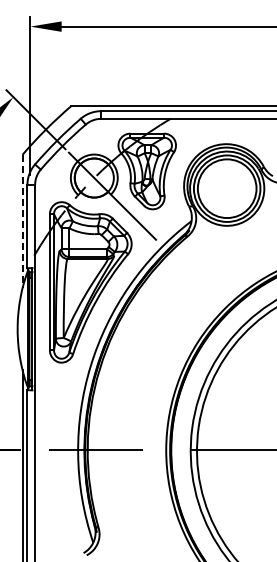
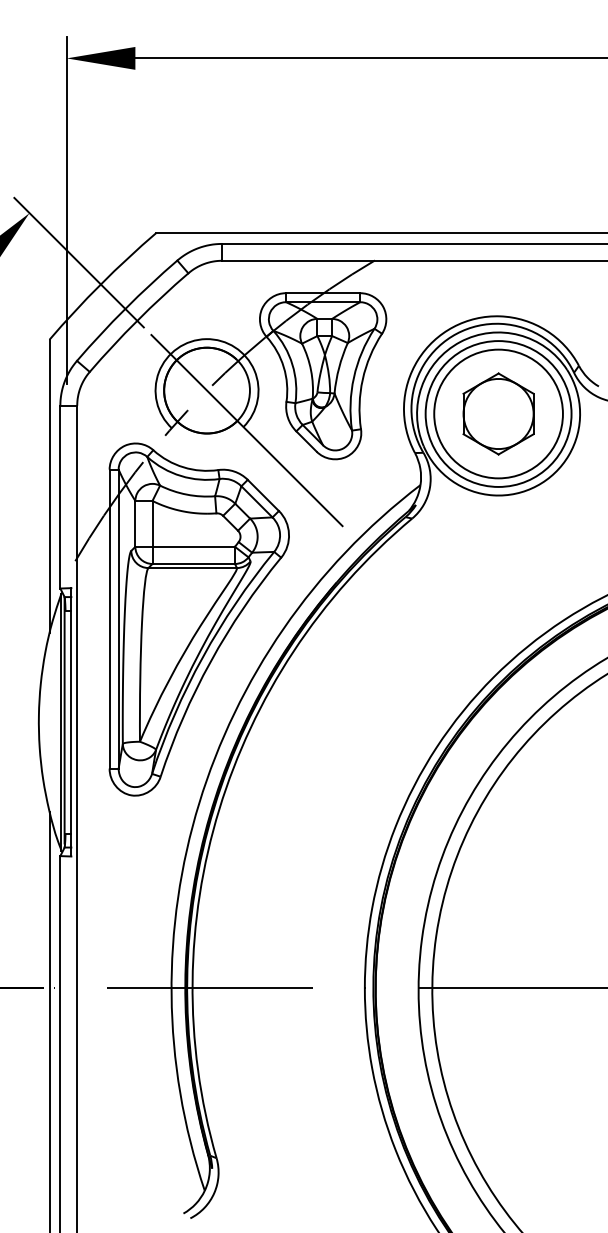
part: (227, 188) -> (499, 413), added
line: (22, 221) -> (49, 485), dashed -> solid

